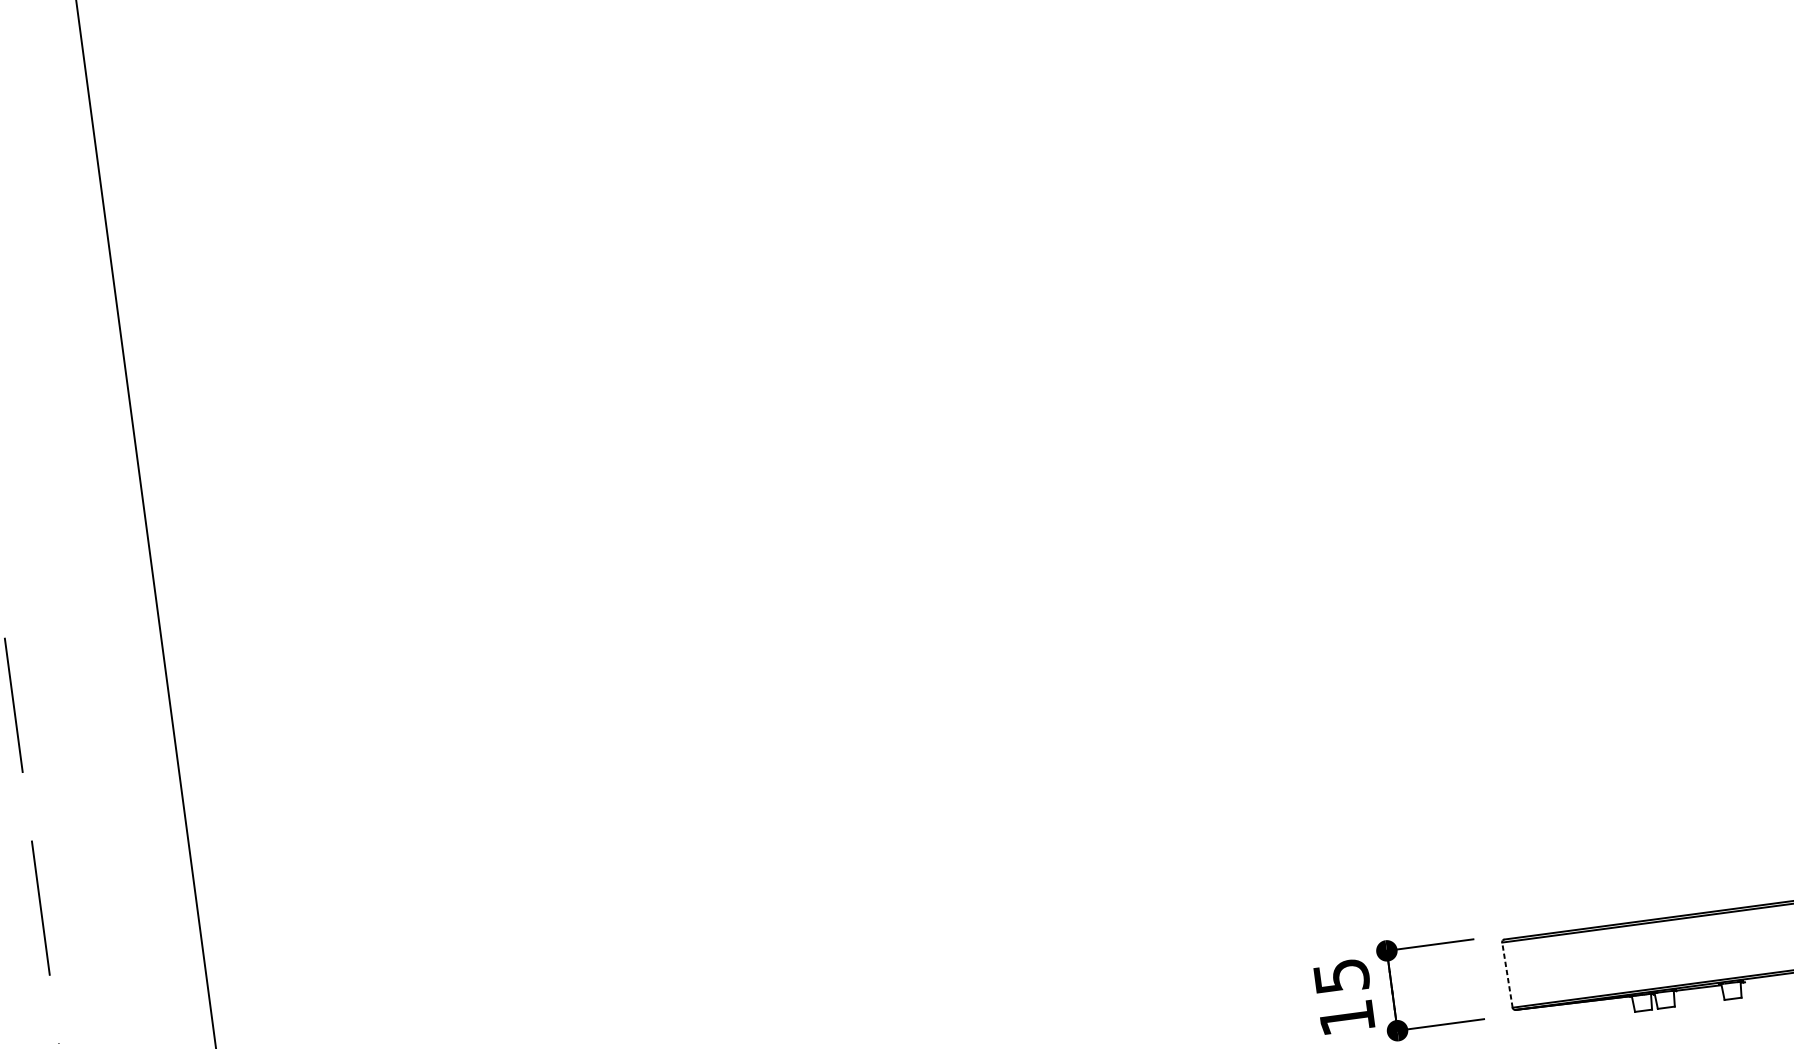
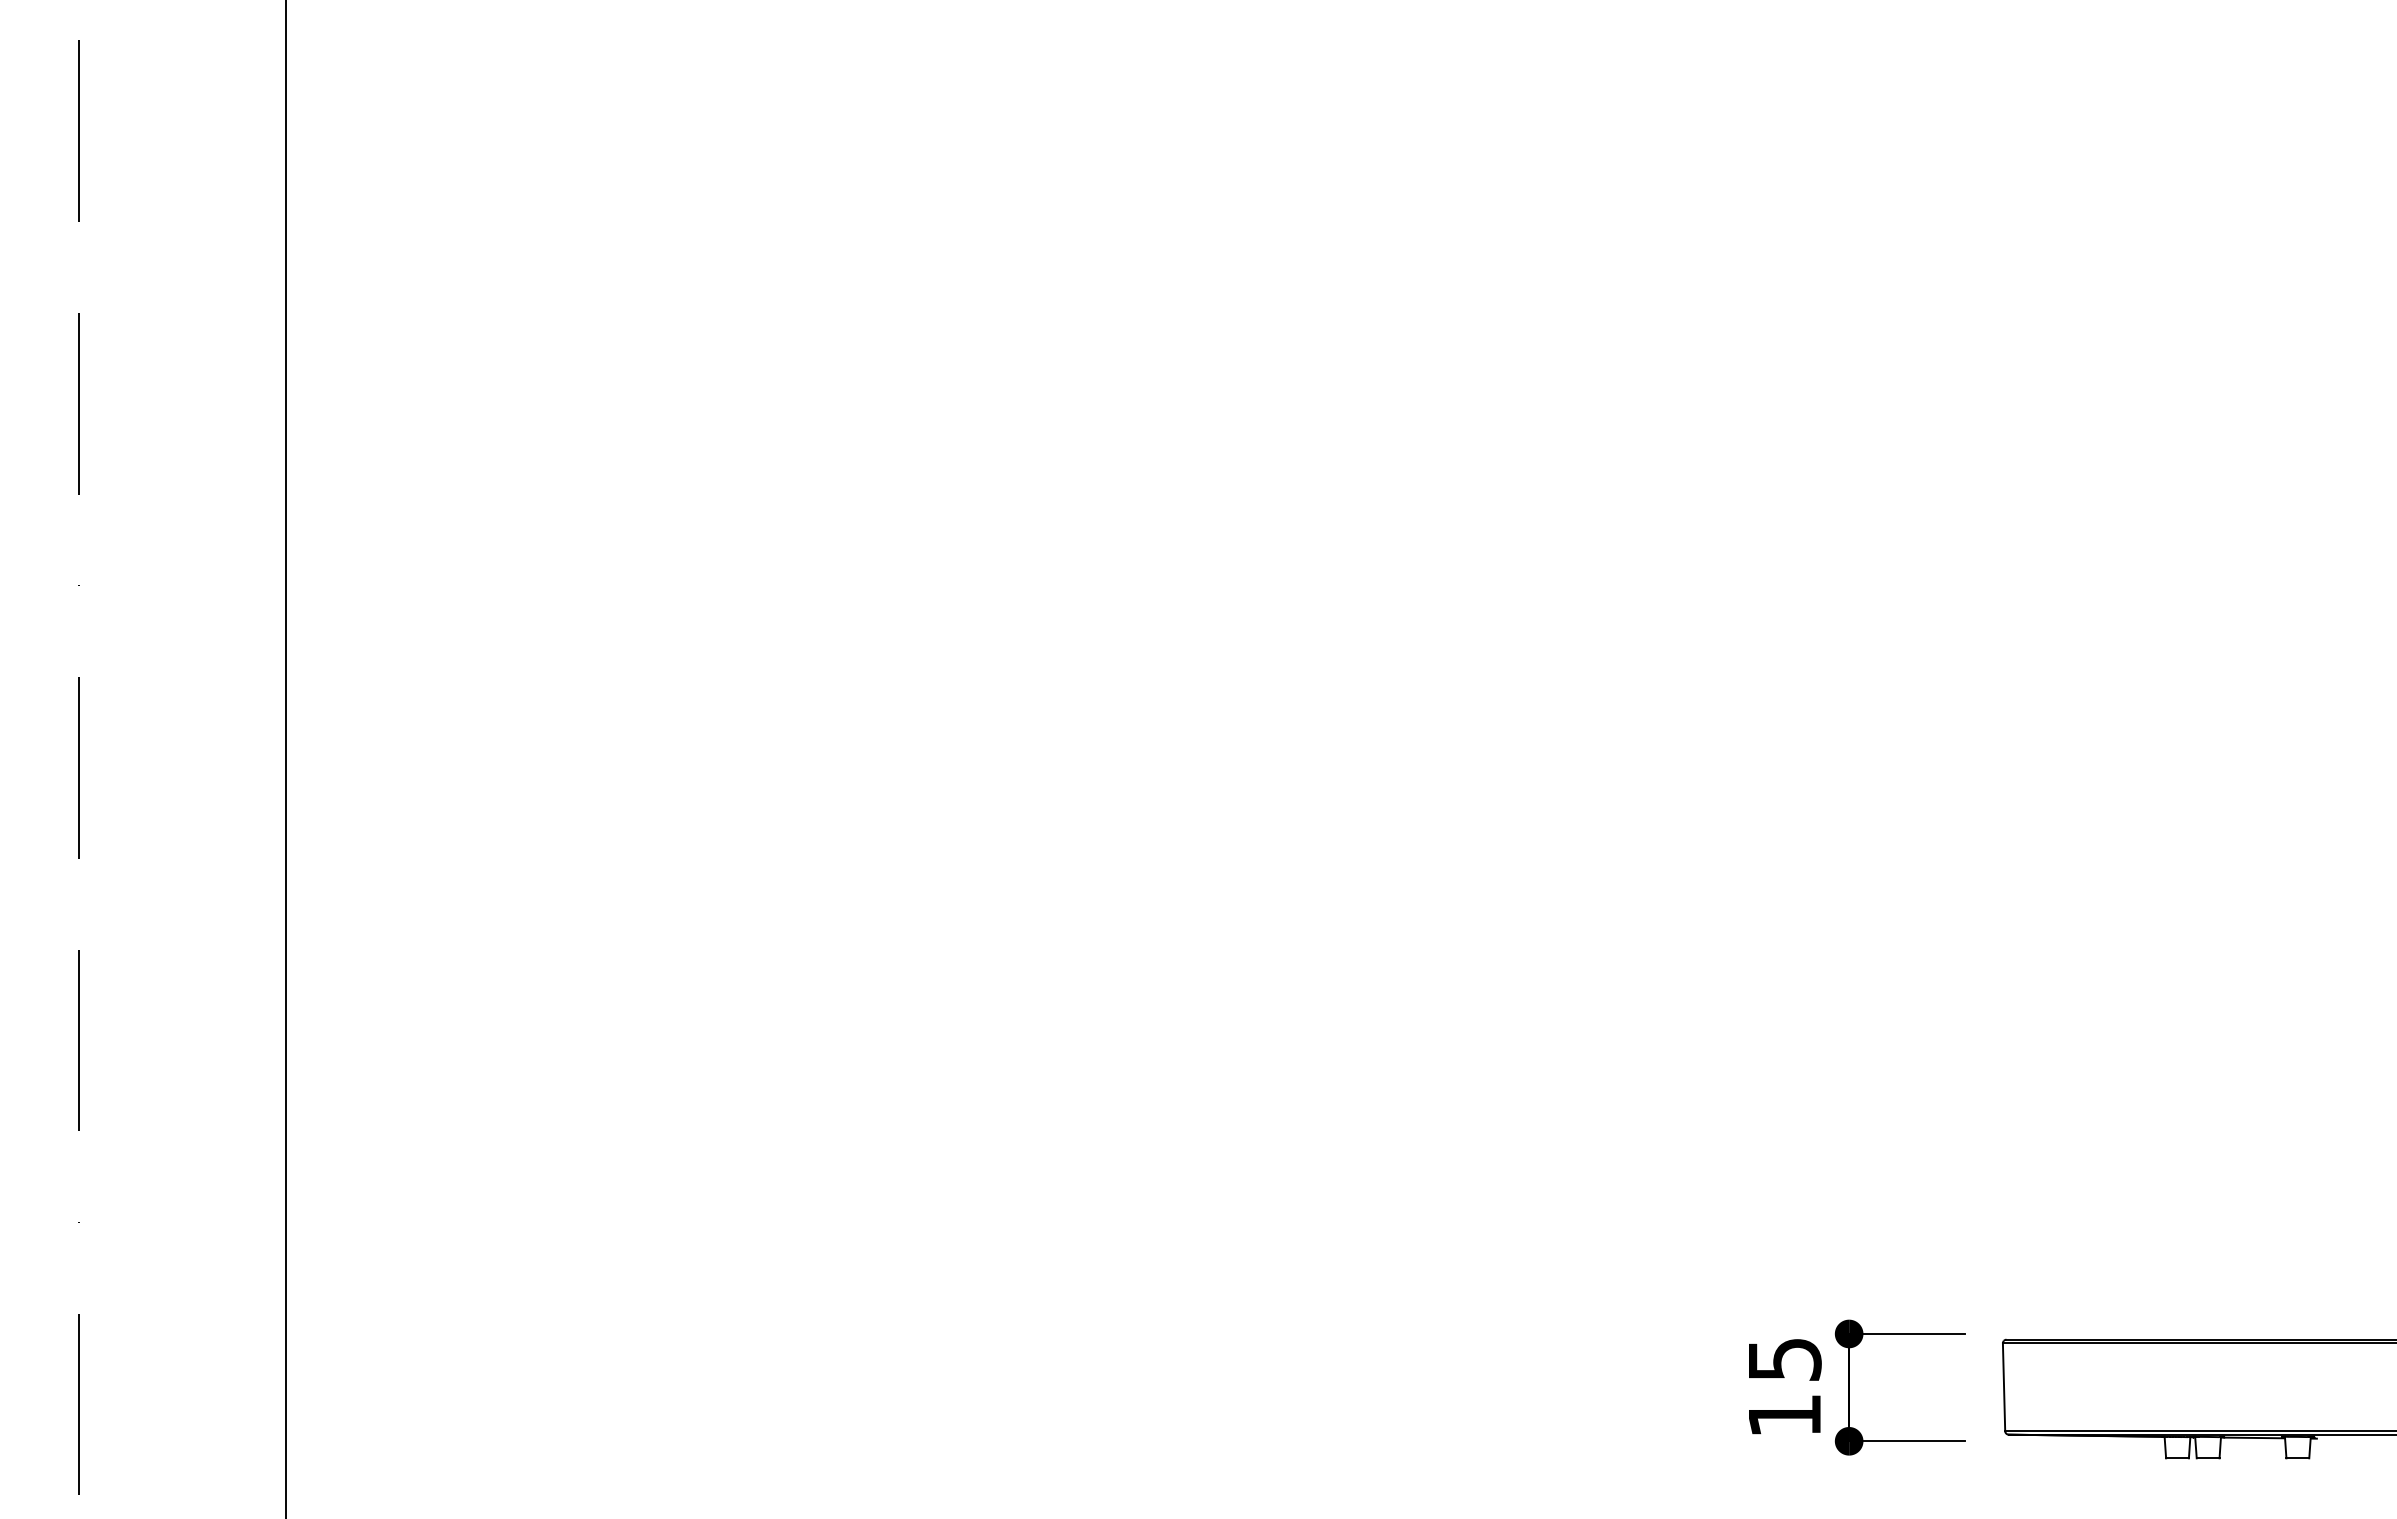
line: (1507, 975) -> (2004, 1387), dashed -> solid

